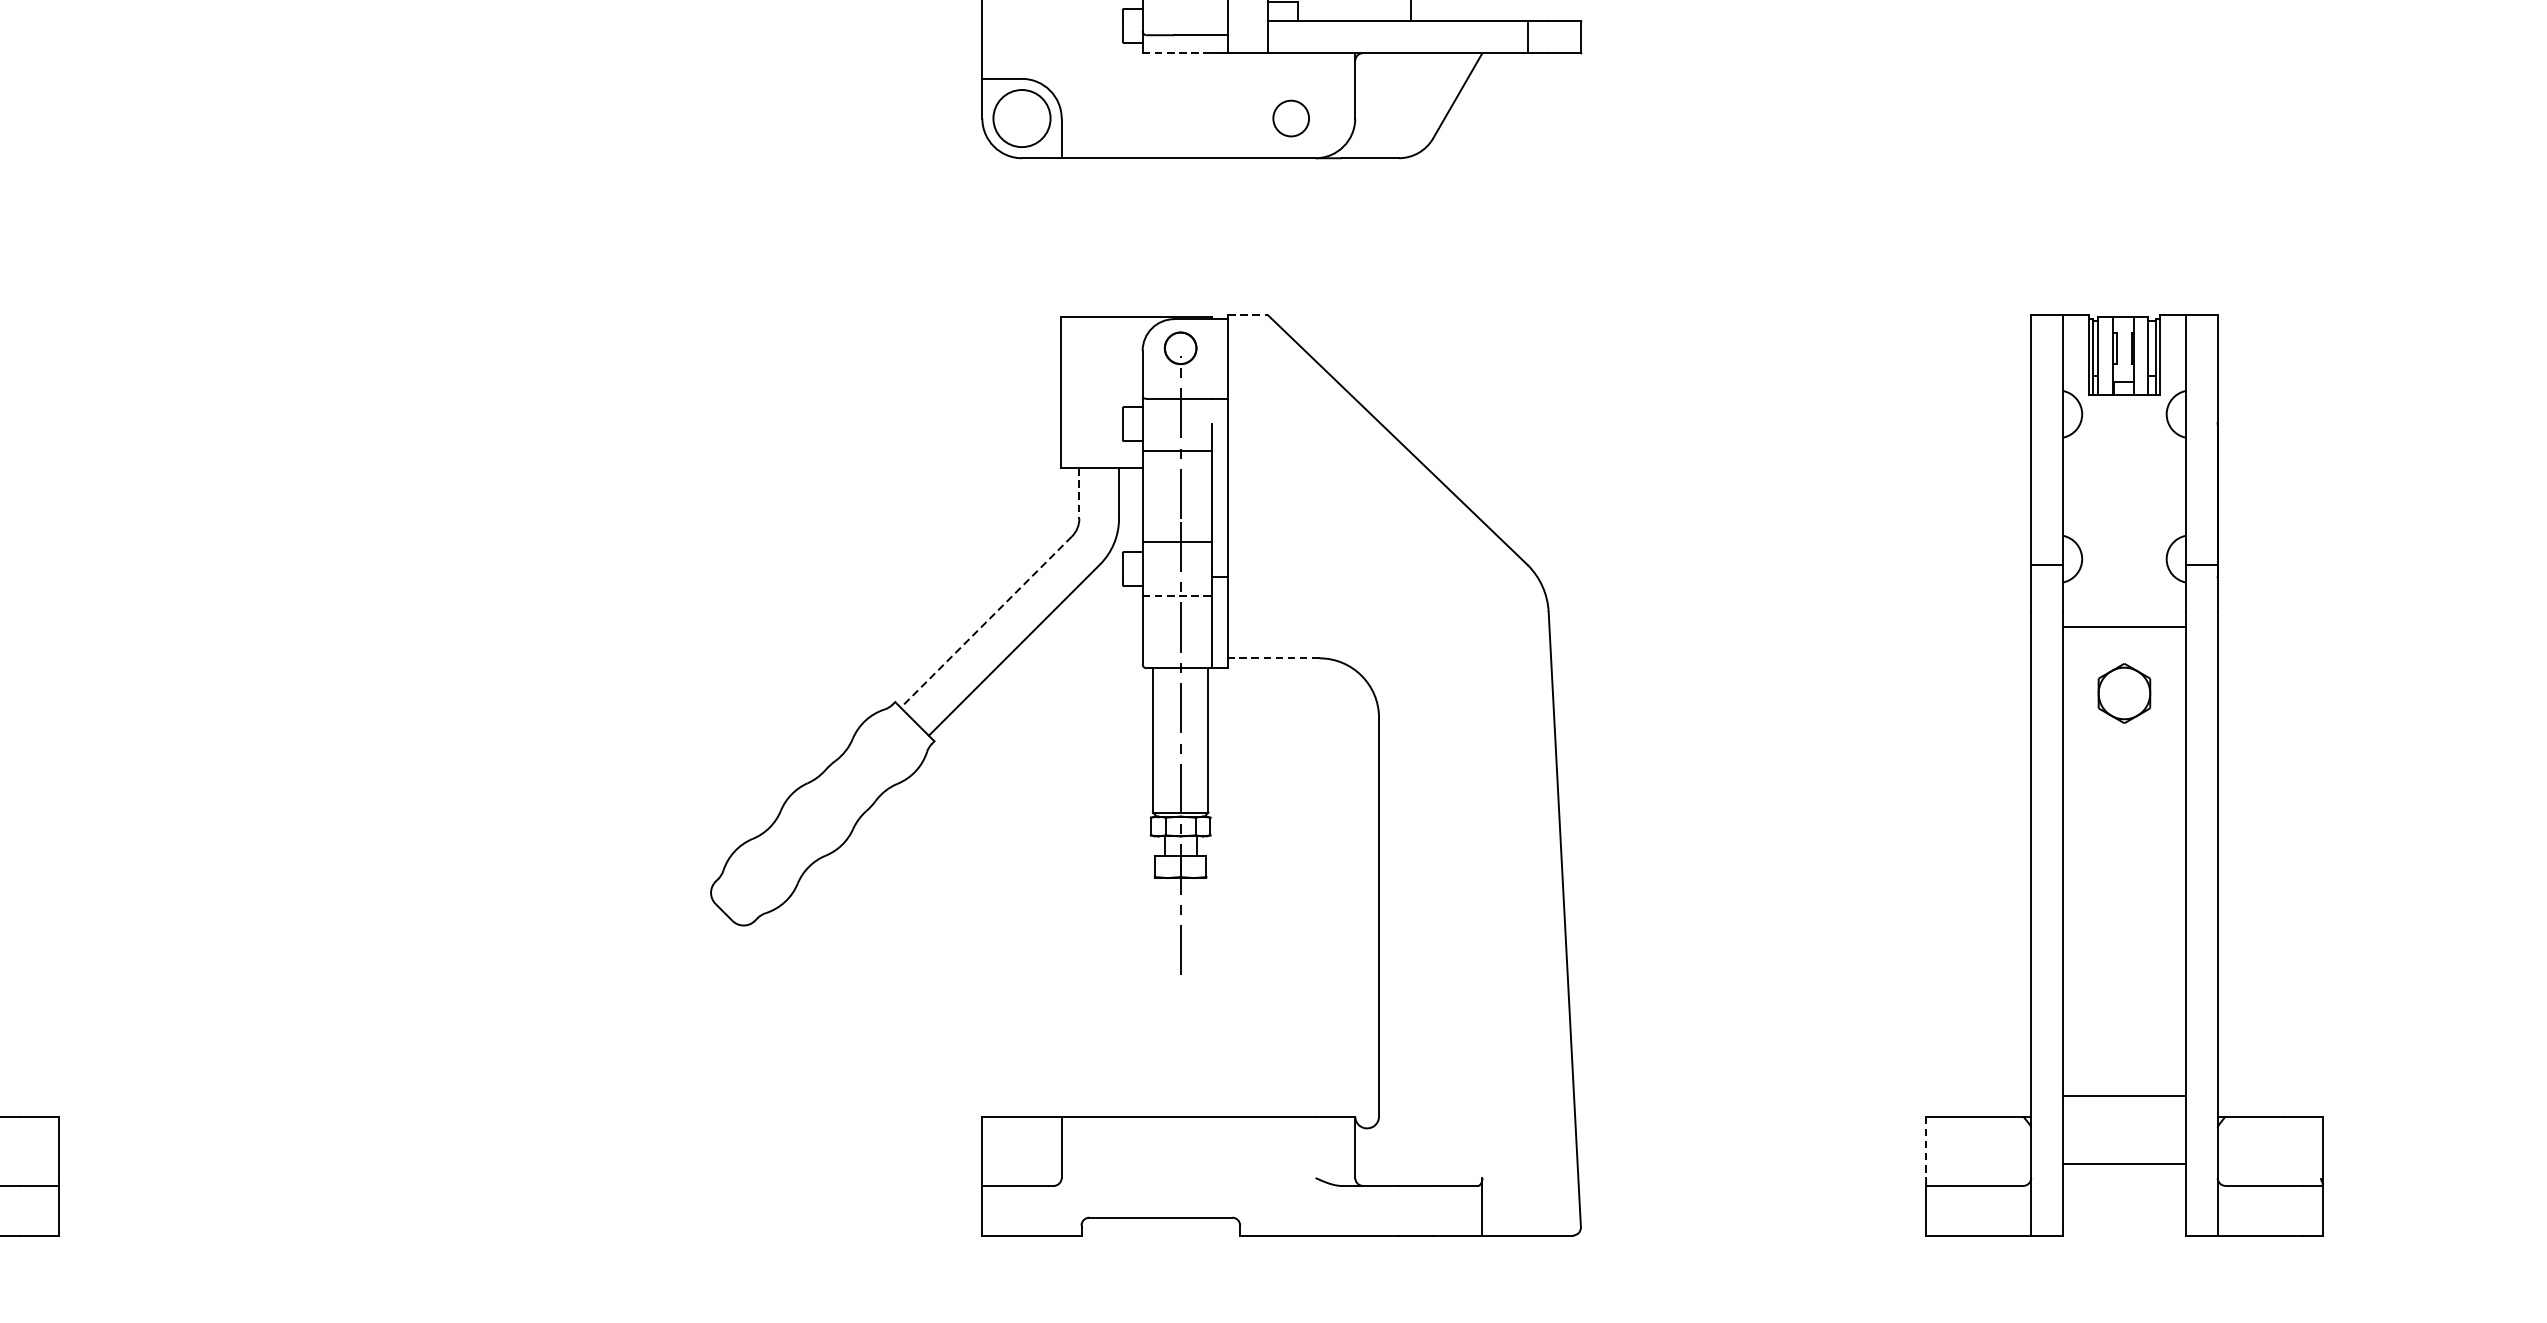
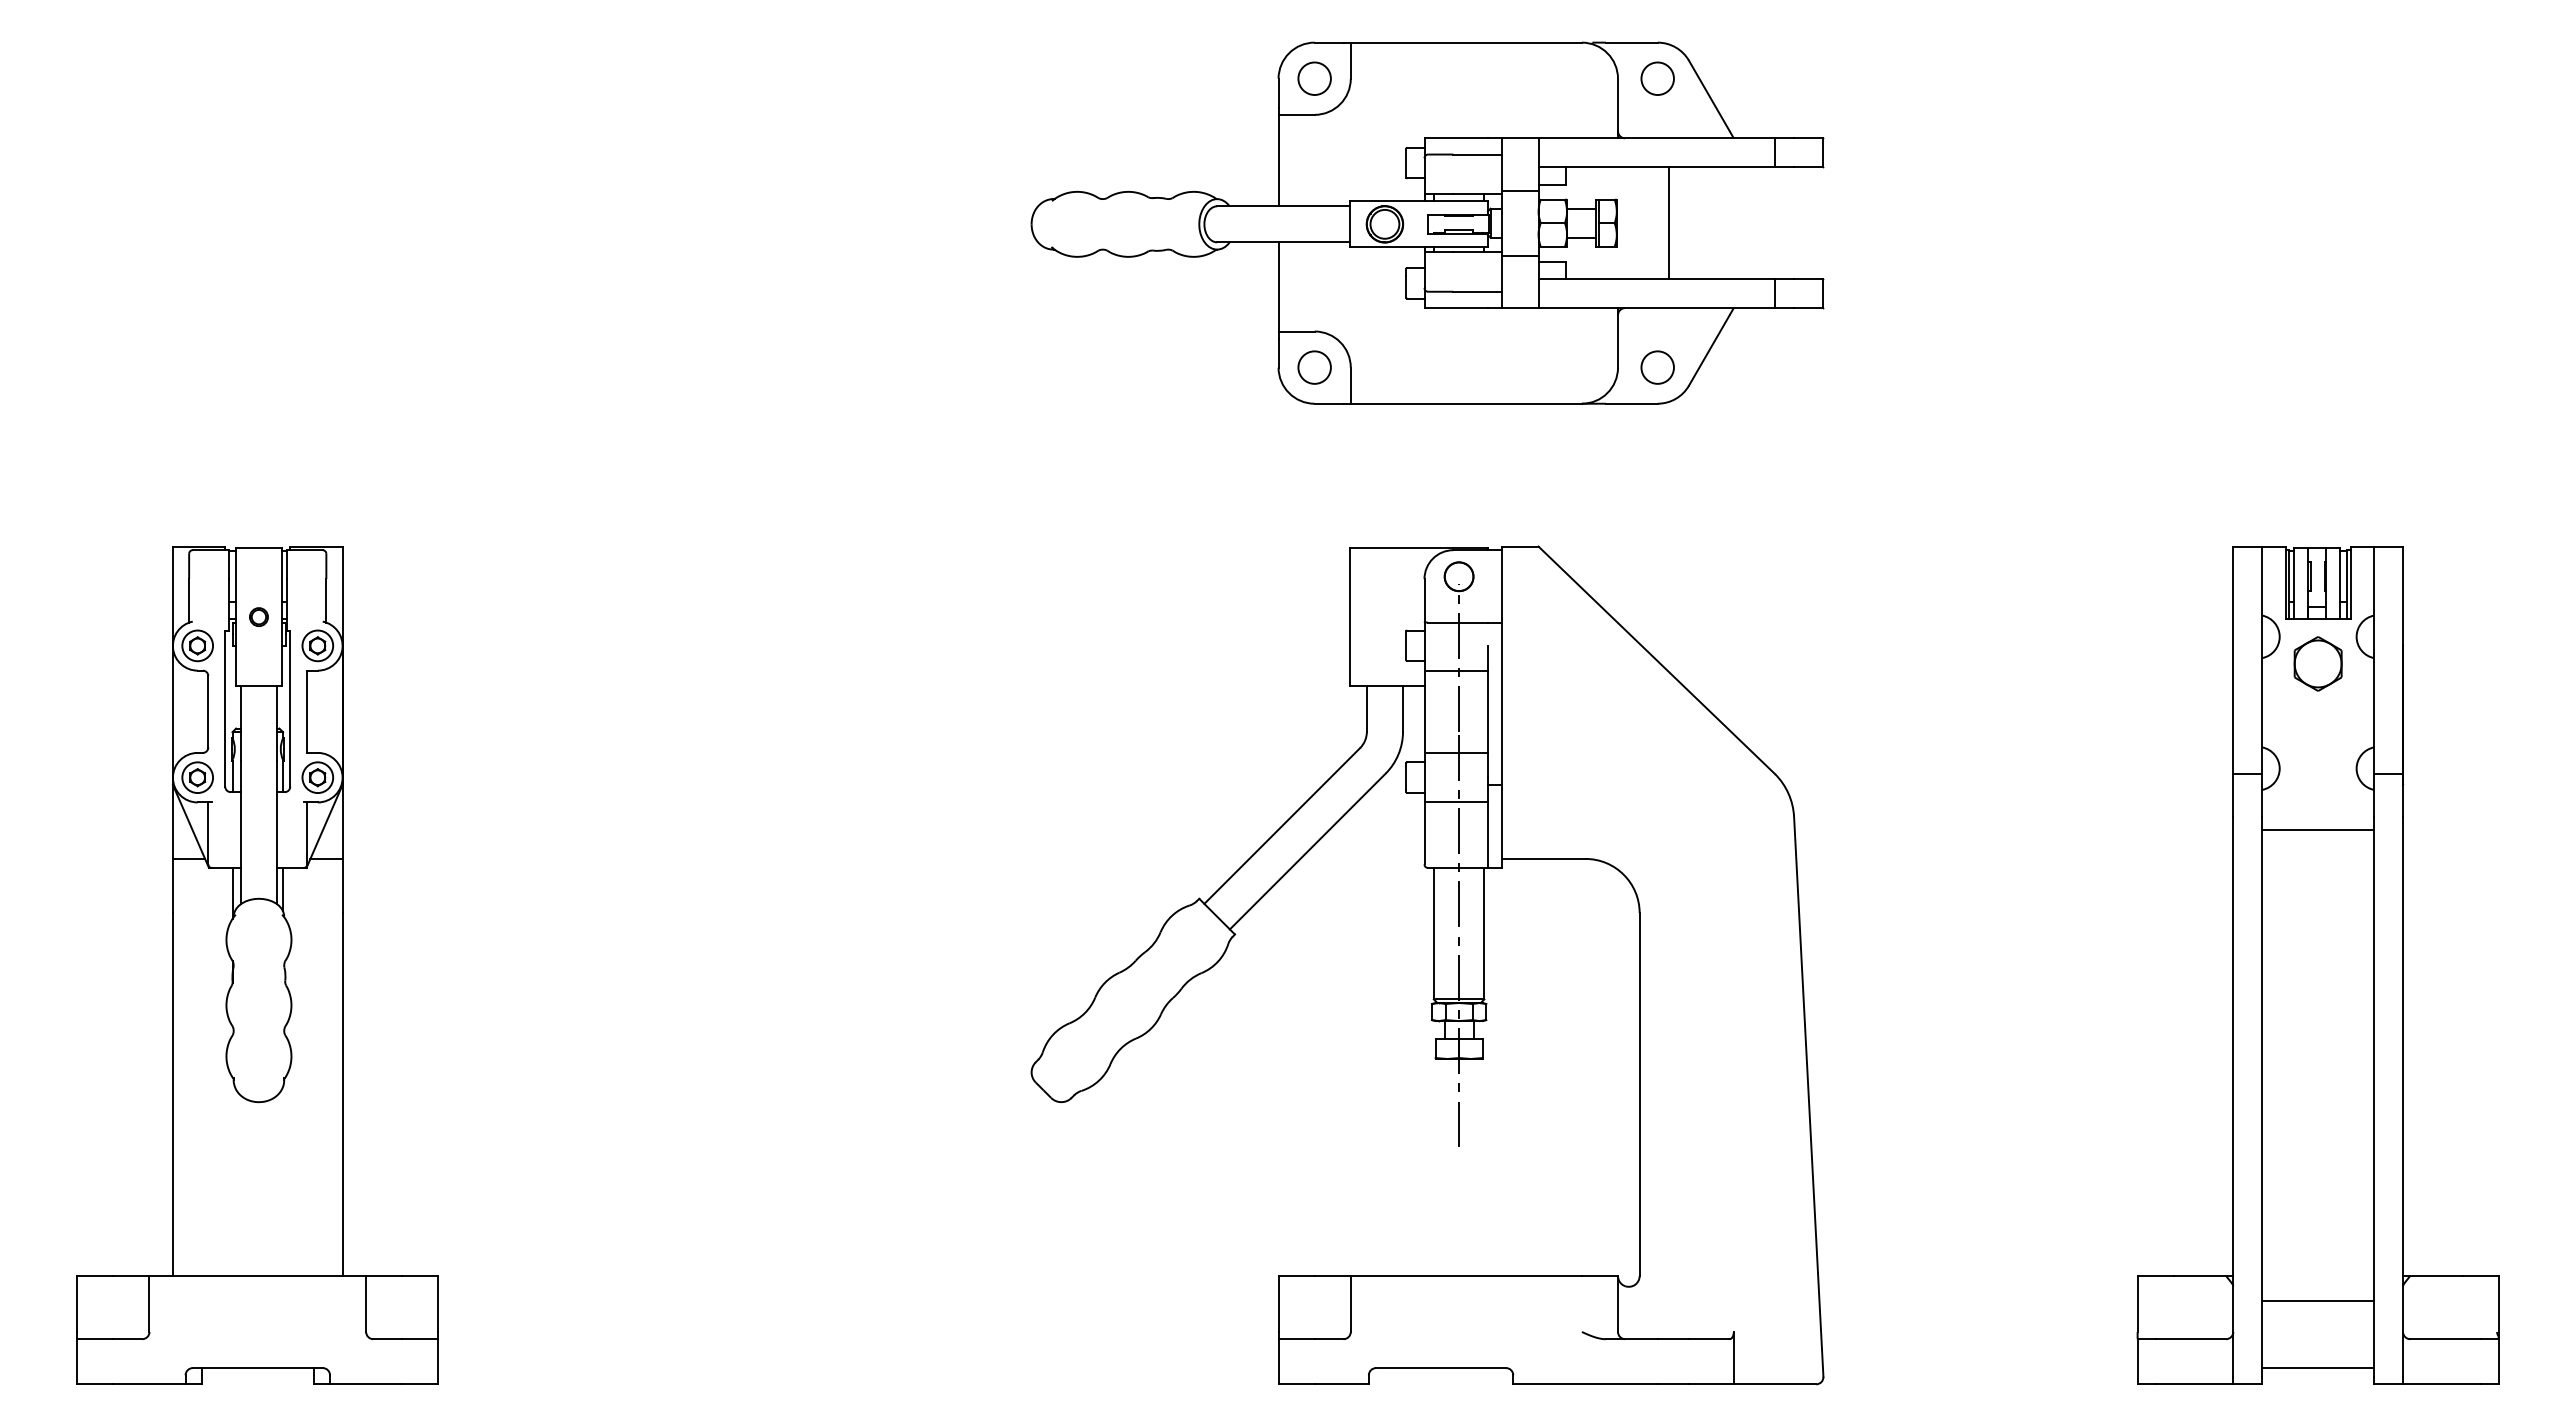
line: (1177, 53) -> (1456, 308), dashed -> solid
circle: (1021, 118) -> (1314, 367), size x0.62
circle: (1290, 118) -> (1657, 367), moved
line: (1248, 315) -> (1520, 546), dashed -> solid
line: (1078, 493) -> (1366, 708), dashed -> solid
line: (1177, 596) -> (1456, 802), dashed -> solid
line: (985, 622) -> (1281, 826), dashed -> solid
line: (1273, 657) -> (1543, 858), dashed -> solid
part: (2123, 692) -> (2317, 663), moved
line: (2124, 1096) -> (2318, 1301), moved
line: (1925, 1146) -> (2137, 1303), dashed -> solid
line: (2124, 1164) -> (2318, 1368), moved

